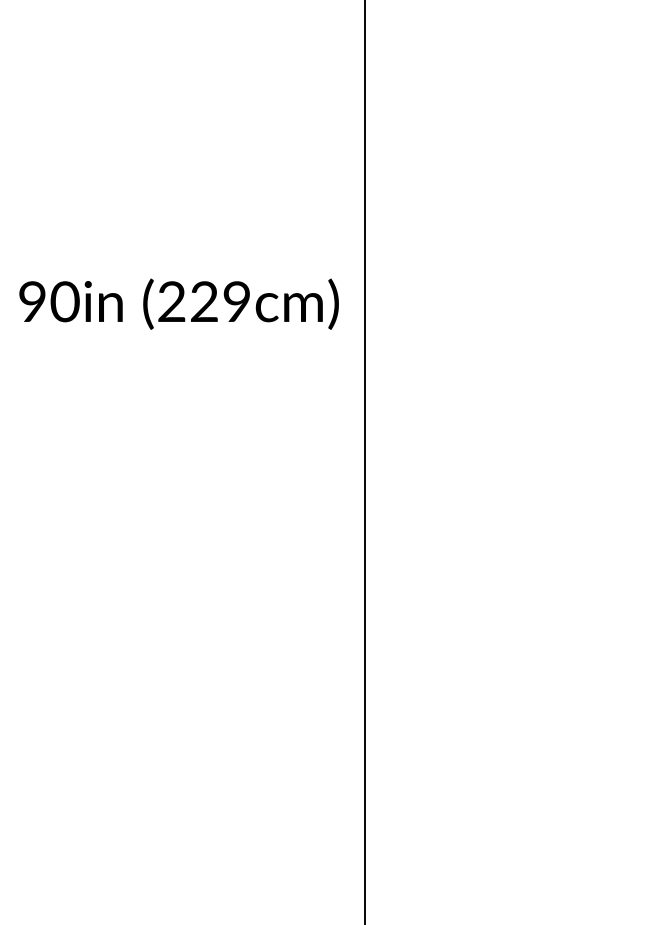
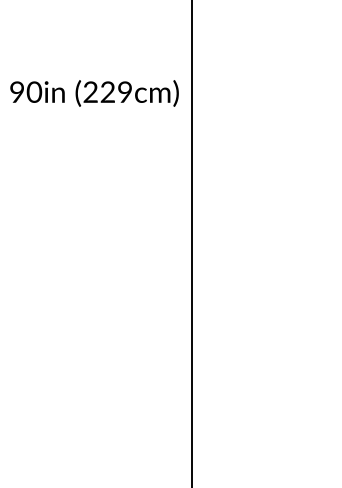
text: (179, 304) -> (94, 93), moved

